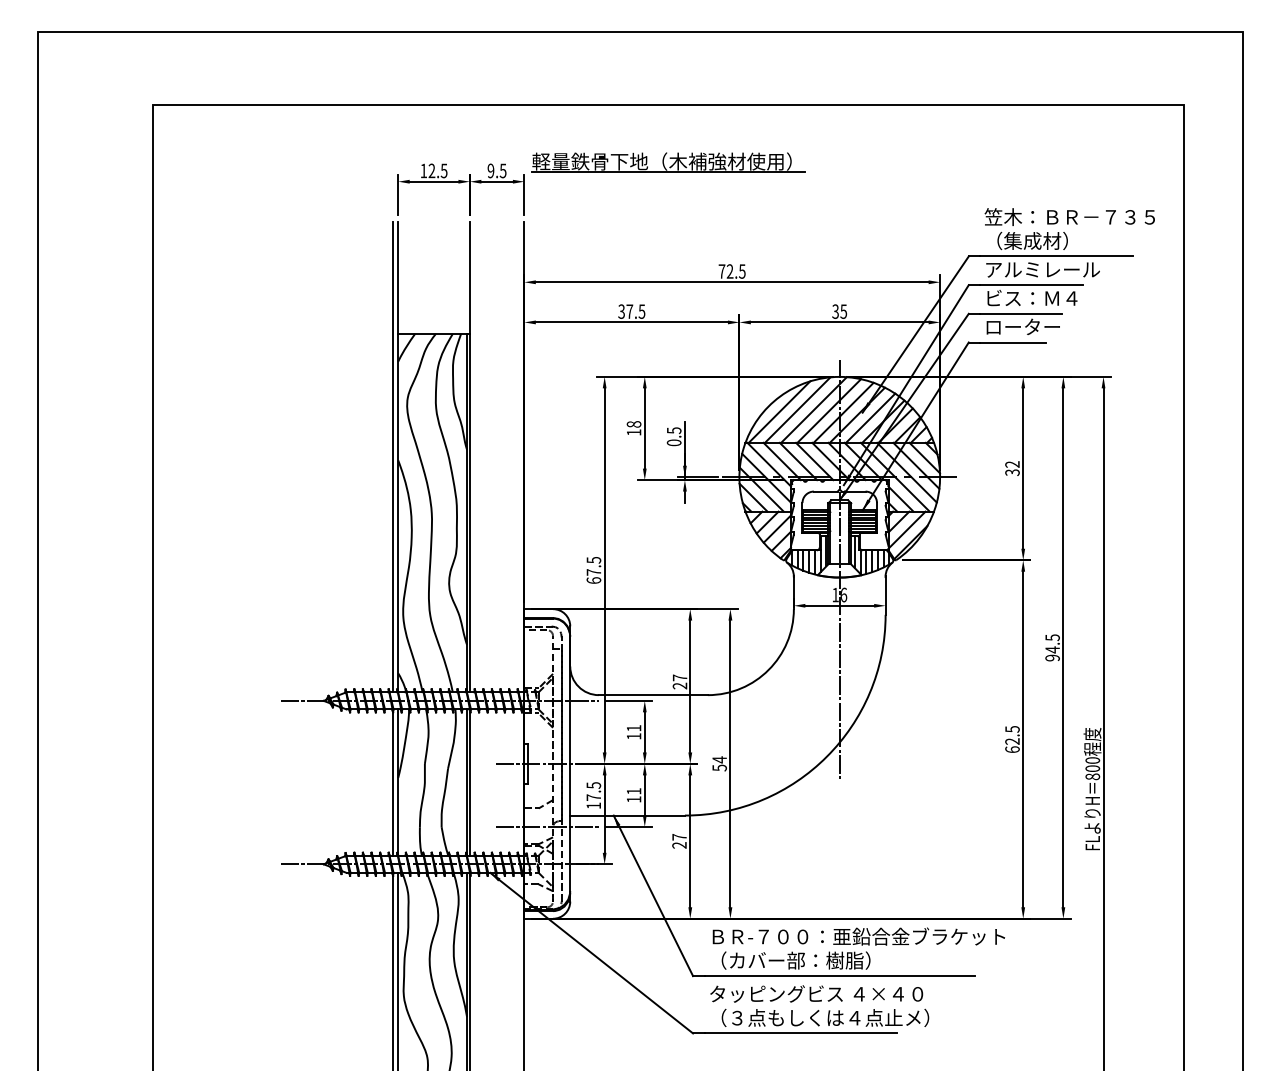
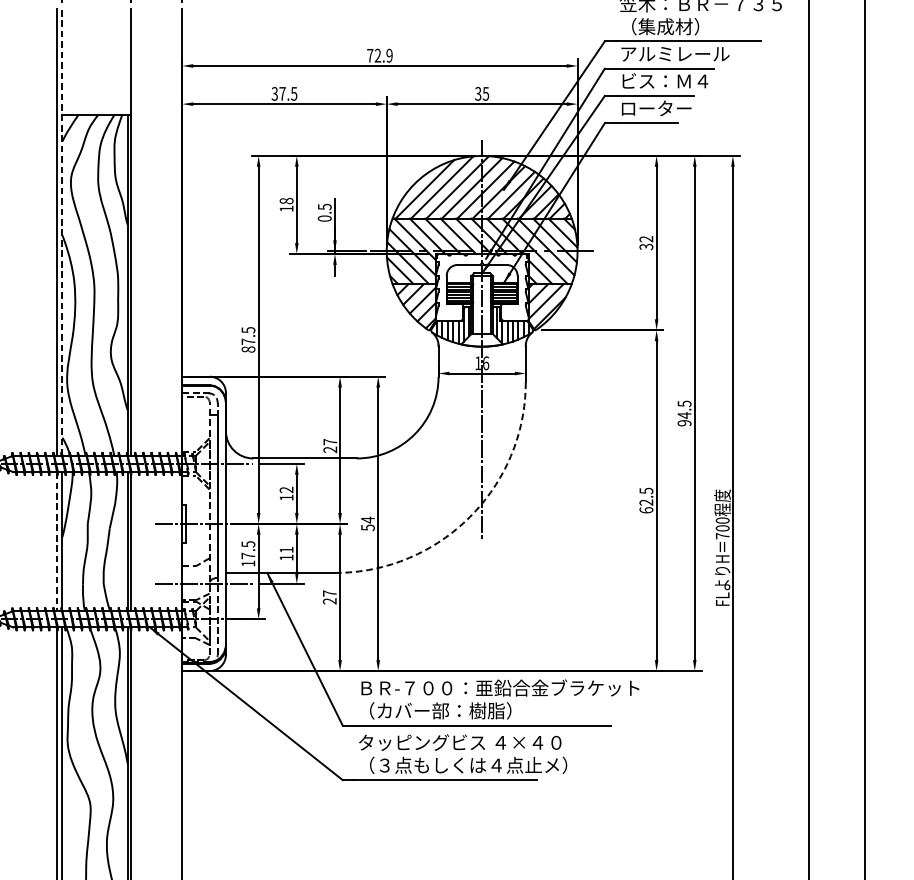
text: (742, 271) -> (389, 55), 72.5 -> 72.9
line: (398, 456) -> (62, 231), solid -> dashed
text: (593, 580) -> (248, 349), 67.5 -> 87.5
text: (633, 728) -> (286, 490), 11 -> 12
arc: (826, 756) -> (469, 516), solid -> dashed
text: (1092, 776) -> (722, 535), 800 -> 700
line: (392, 783) -> (56, 542), solid -> dashed

